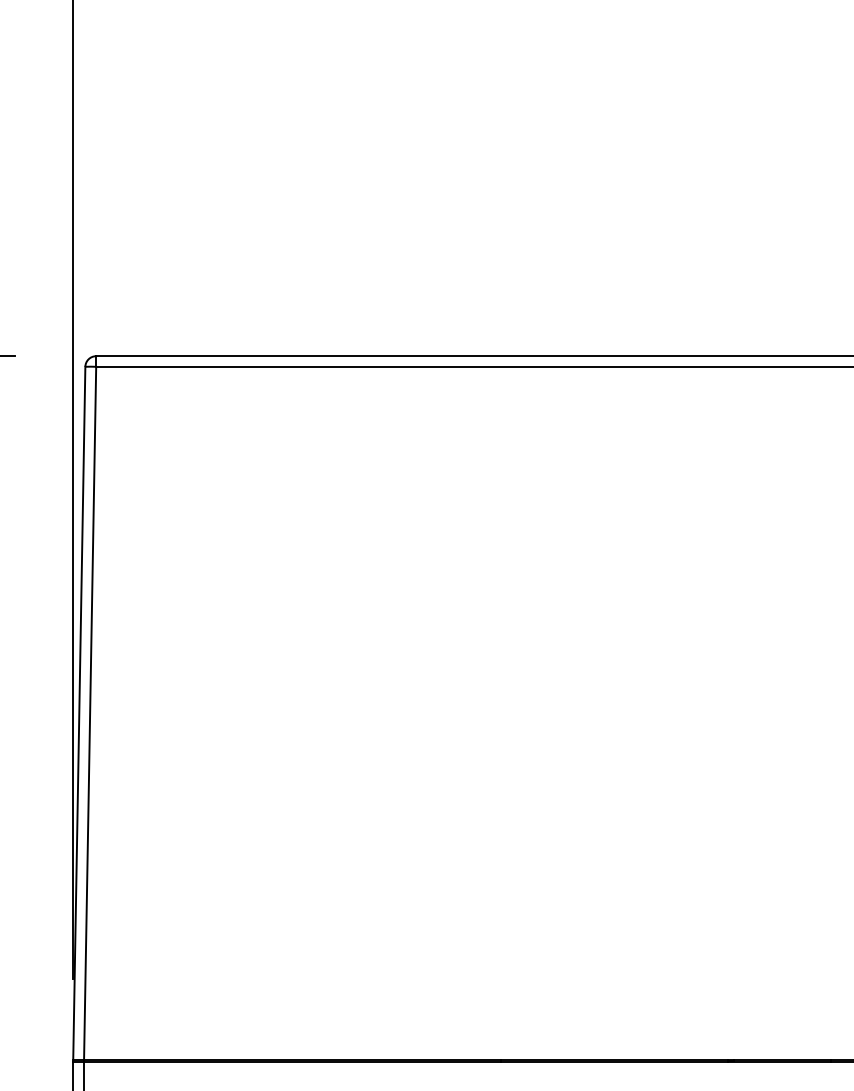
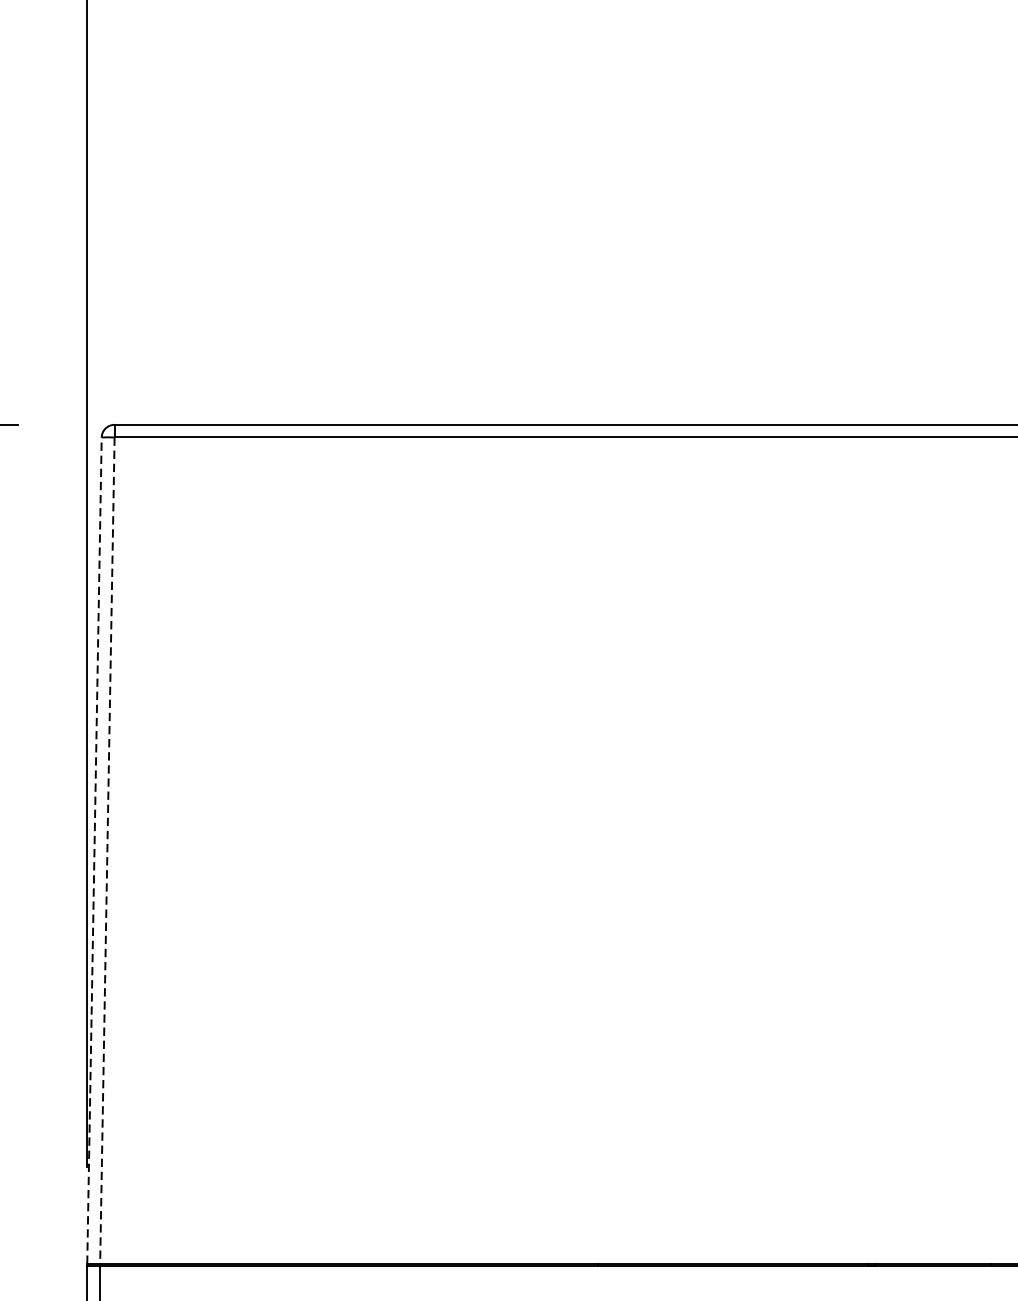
line: (79, 713) -> (94, 850), solid -> dashed
line: (90, 713) -> (107, 850), solid -> dashed

